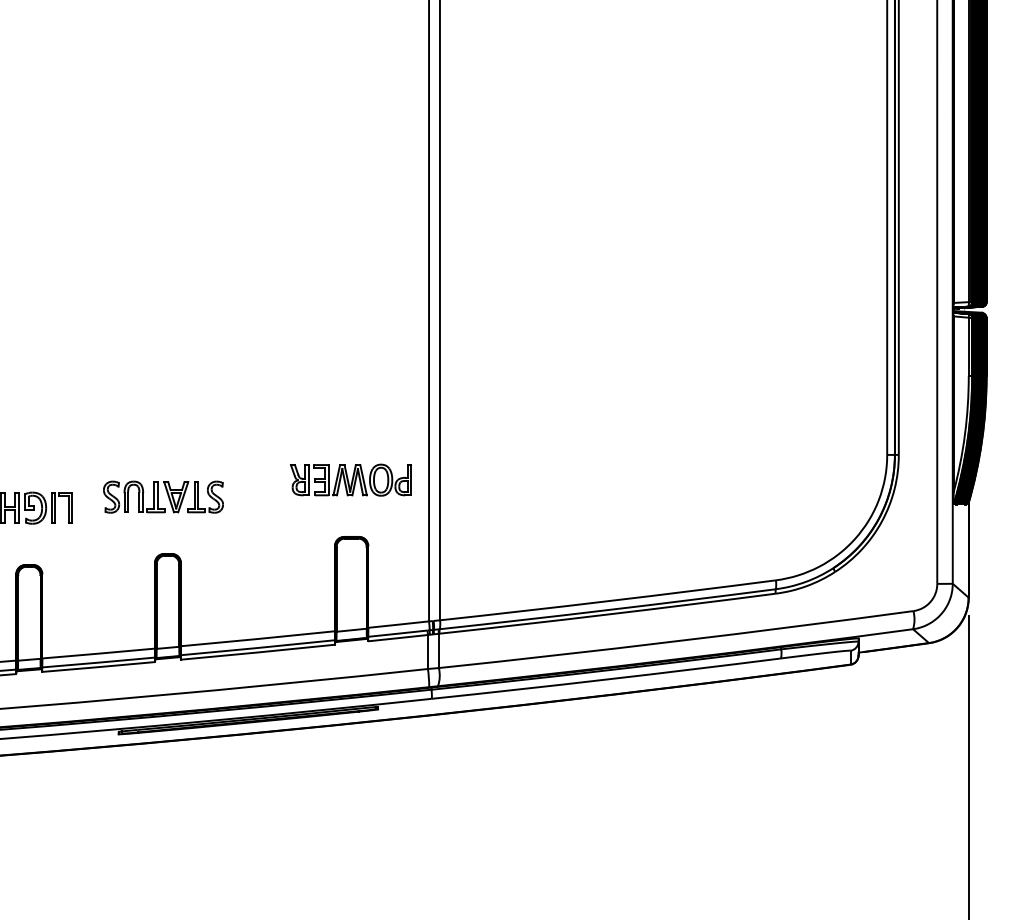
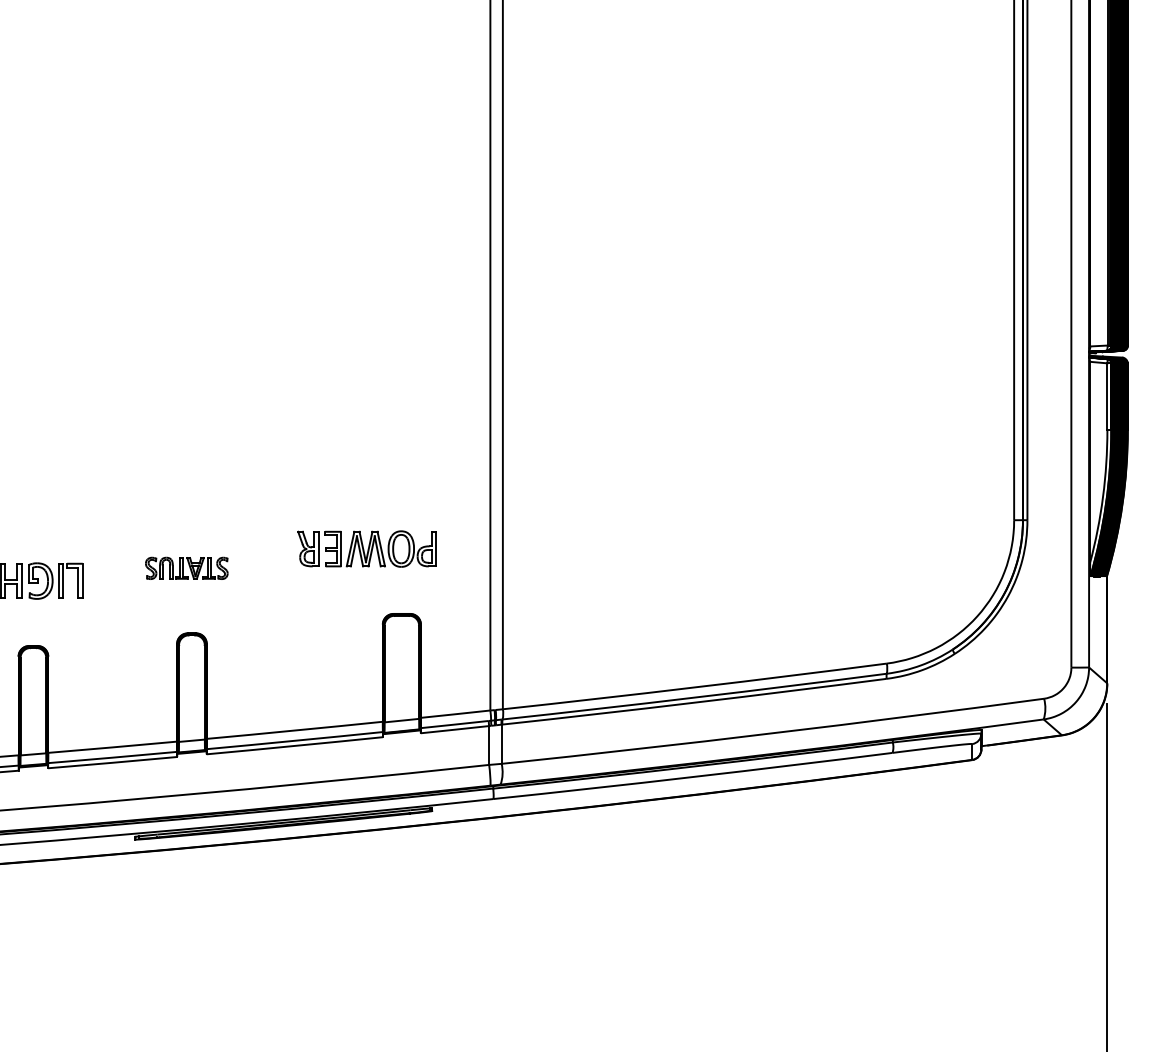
part: (350, 479) -> (366, 548), moved
part: (163, 496) -> (186, 567), size x0.6

